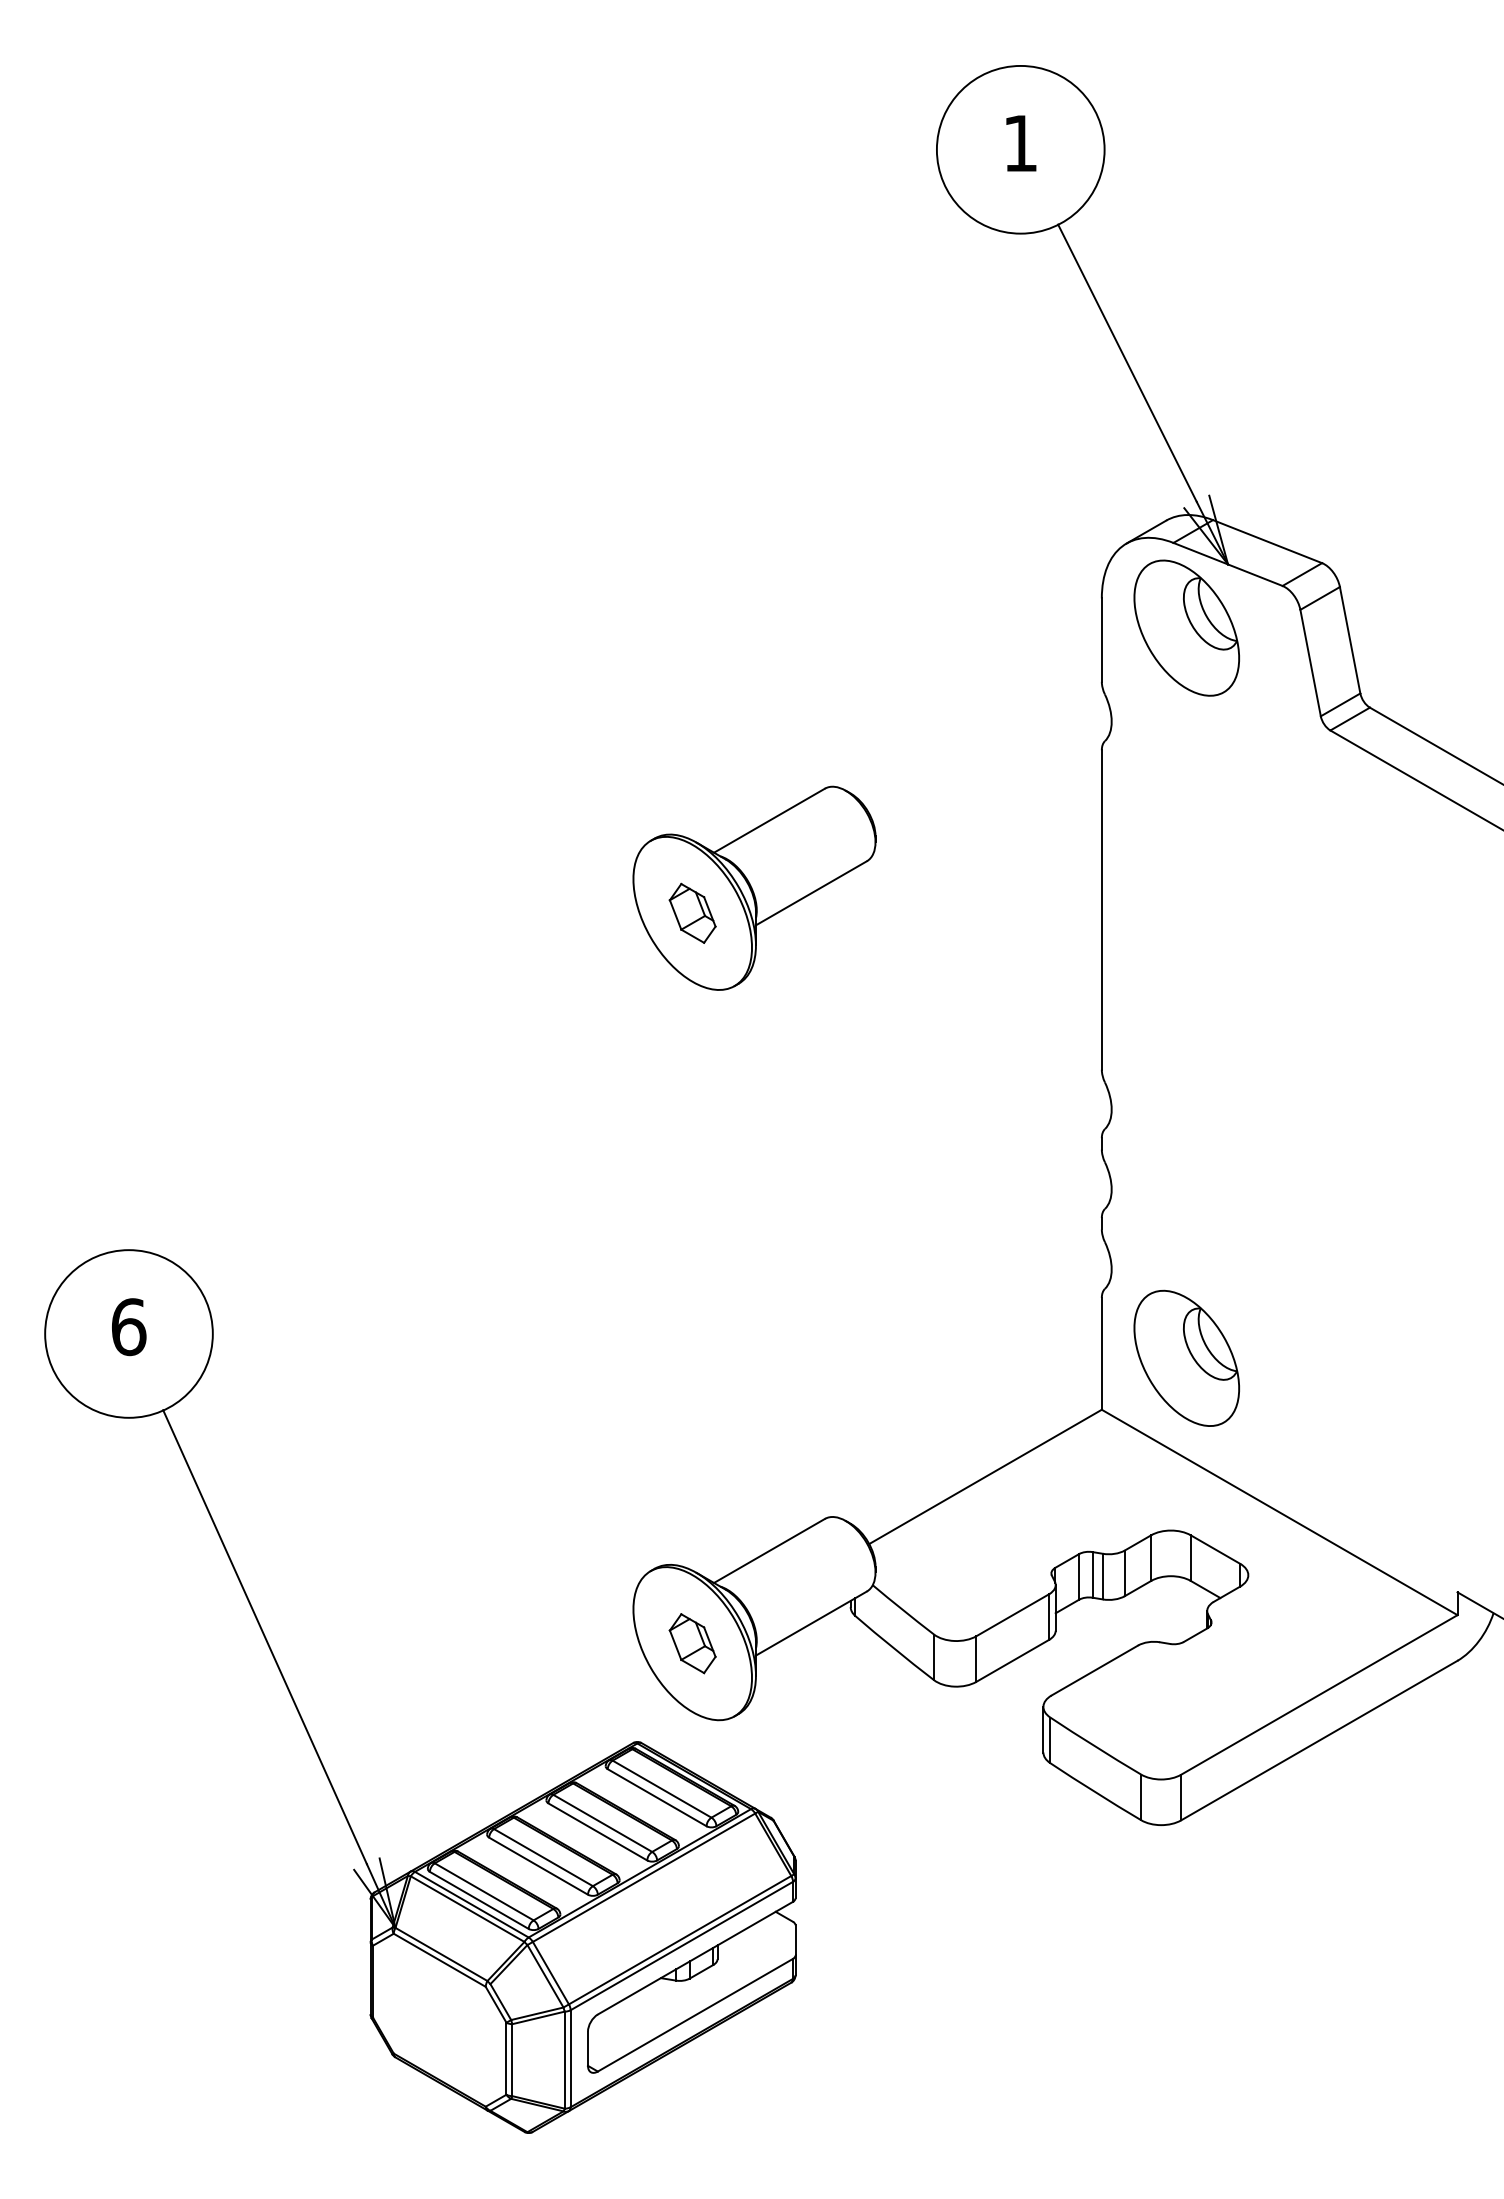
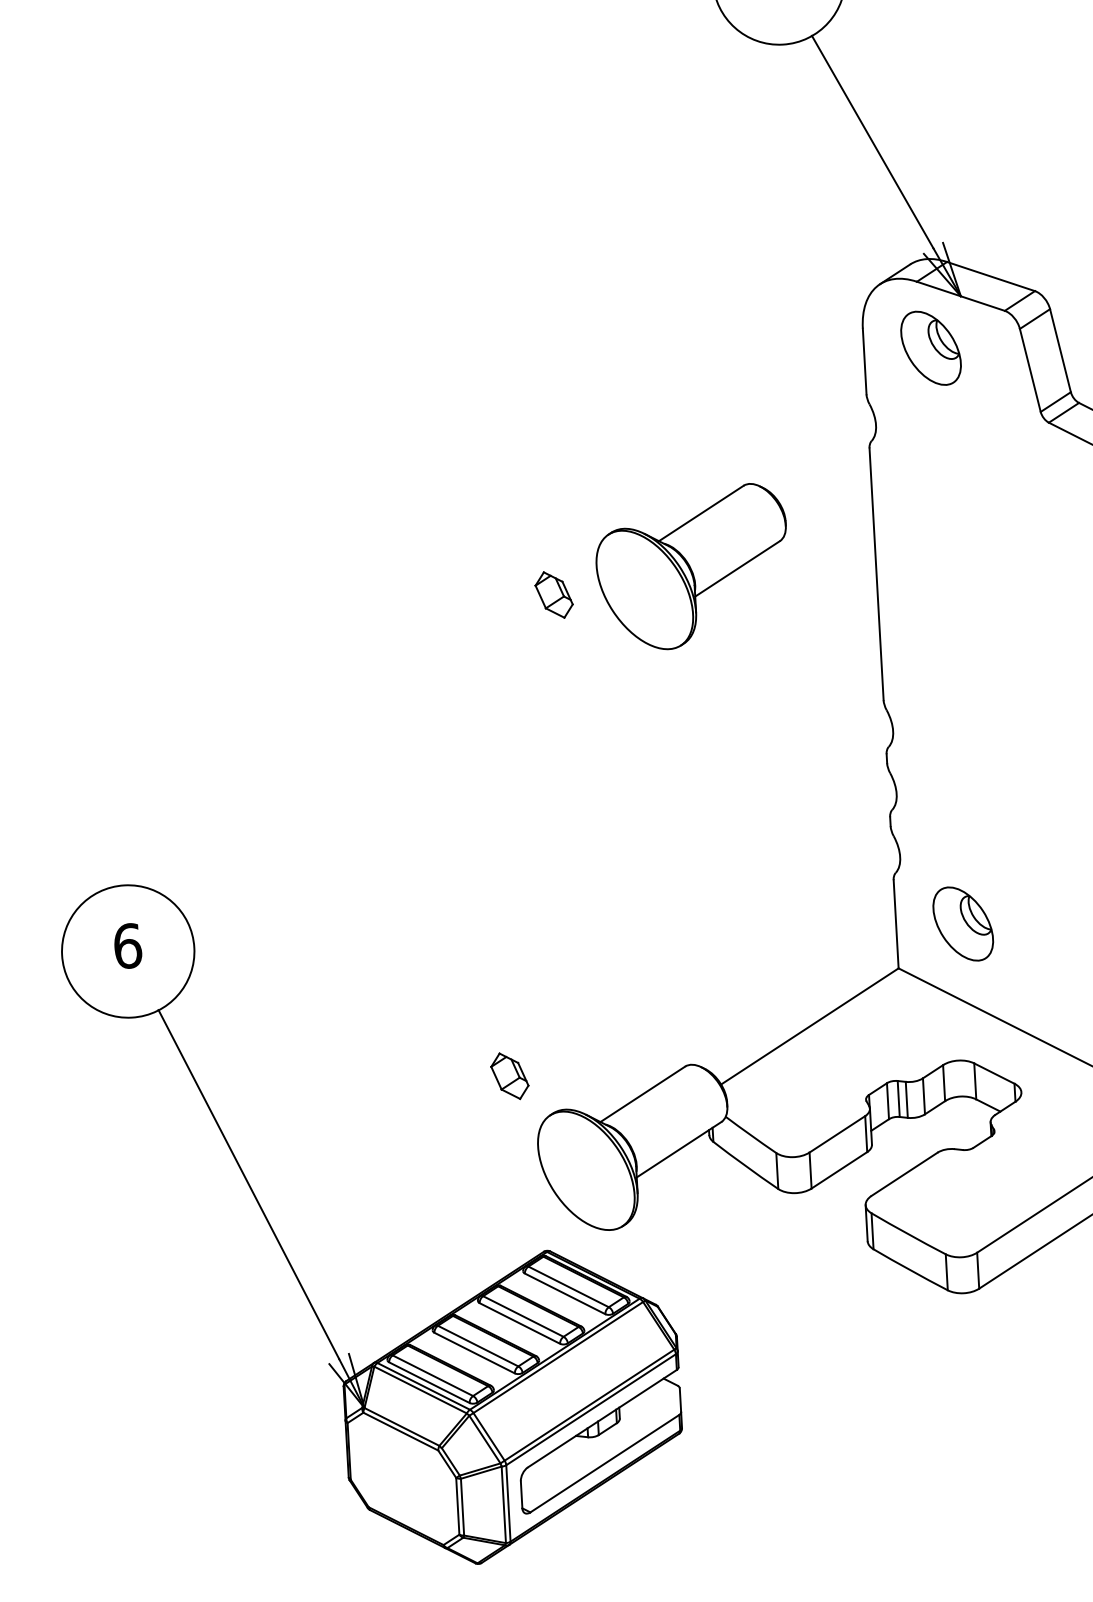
part: (1186, 627) -> (930, 347), size x0.7
part: (754, 887) -> (692, 566), moved
part: (1186, 1357) -> (963, 923), size x0.7
part: (692, 1643) -> (509, 1076), moved

